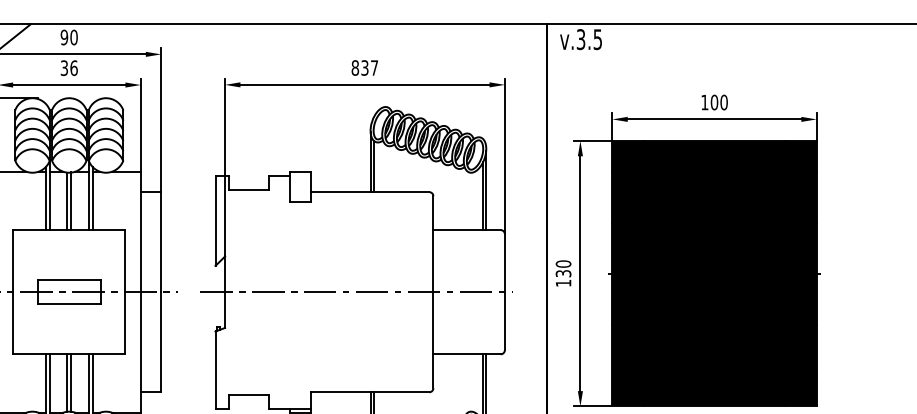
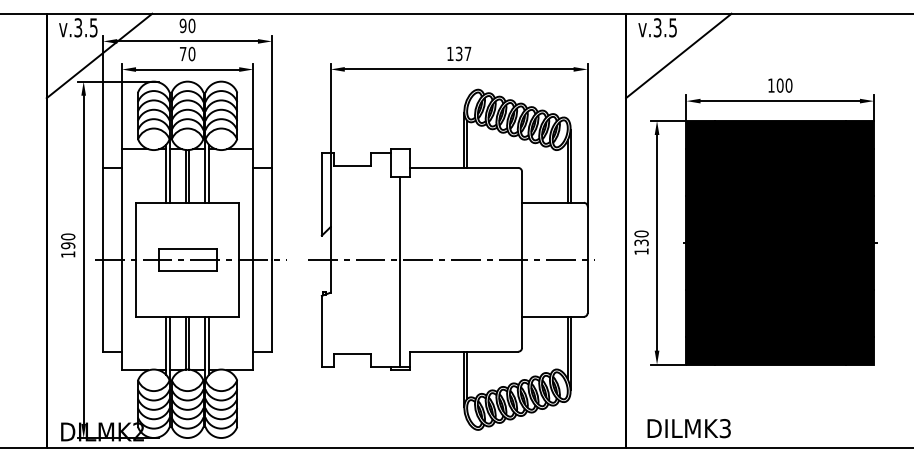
text: (69, 67) -> (187, 53), 36 -> 70
text: (355, 67) -> (450, 53), 837 -> 137
line: (603, 69) -> (678, 55), added
line: (301, 304) -> (400, 271), added

